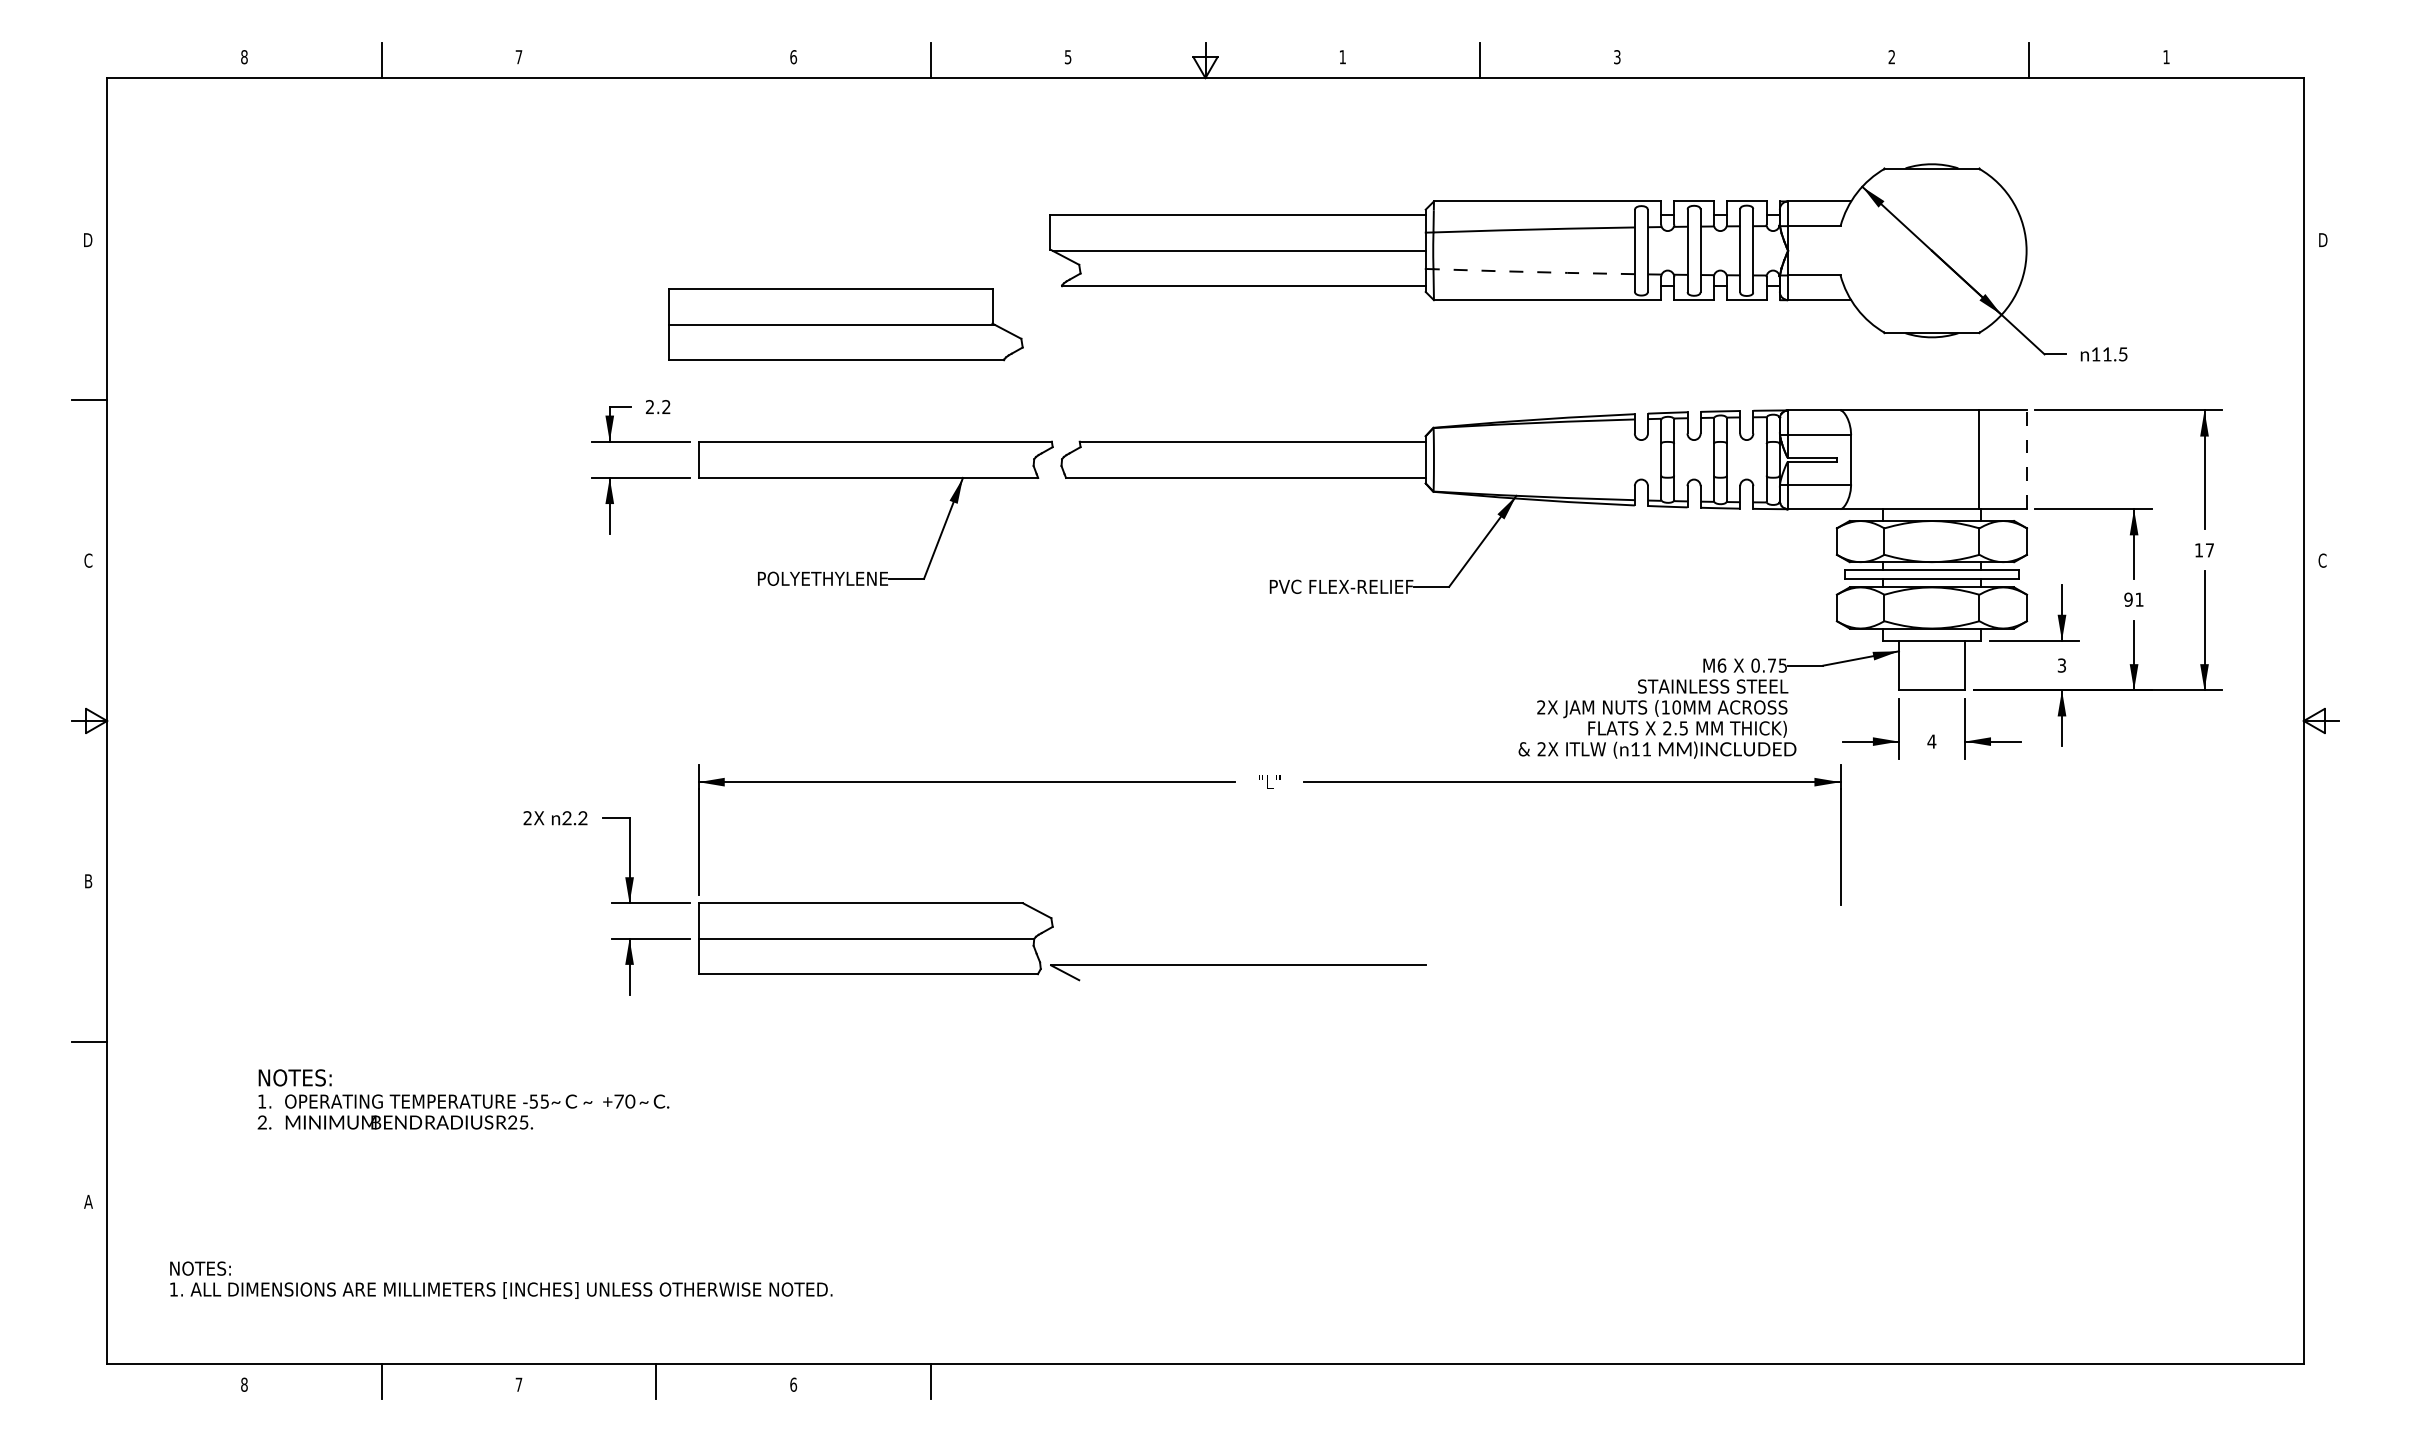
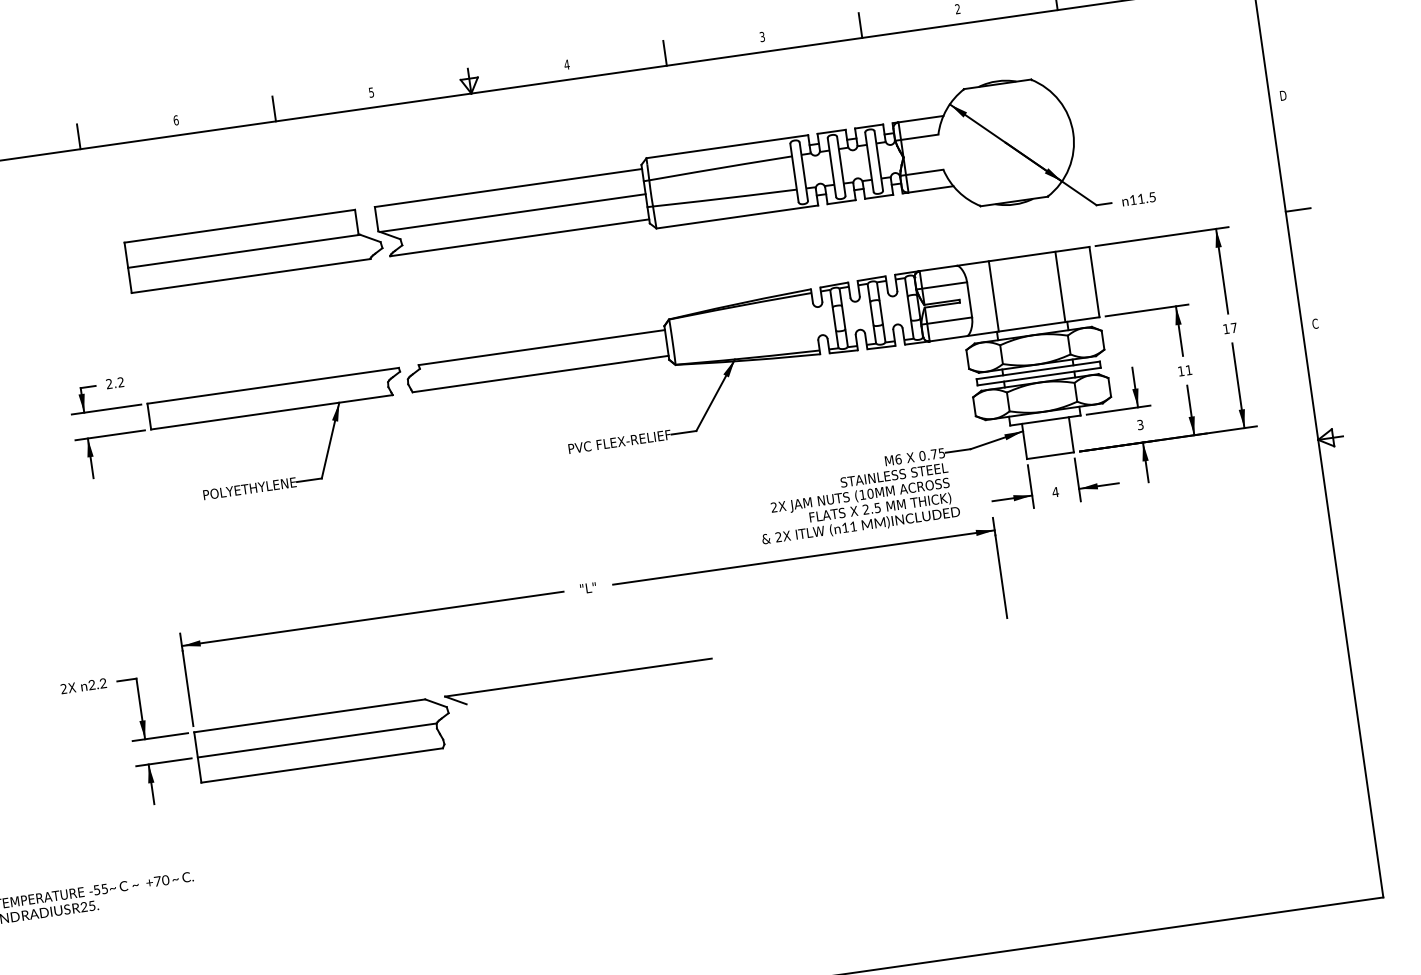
text: (1342, 57) -> (566, 65), 1 -> 4
line: (656, 60) -> (78, 136), added
line: (1754, 60) -> (860, 25), added
line: (1534, 272) -> (725, 198), dashed -> solid
part: (845, 324) -> (253, 249), moved
line: (2320, 400) -> (1297, 210), added
line: (1885, 459) -> (994, 296), added
line: (2026, 459) -> (1094, 281), dashed -> solid
text: (2128, 599) -> (1181, 371), 91 -> 11
part: (1238, 965) -> (578, 677), moved

